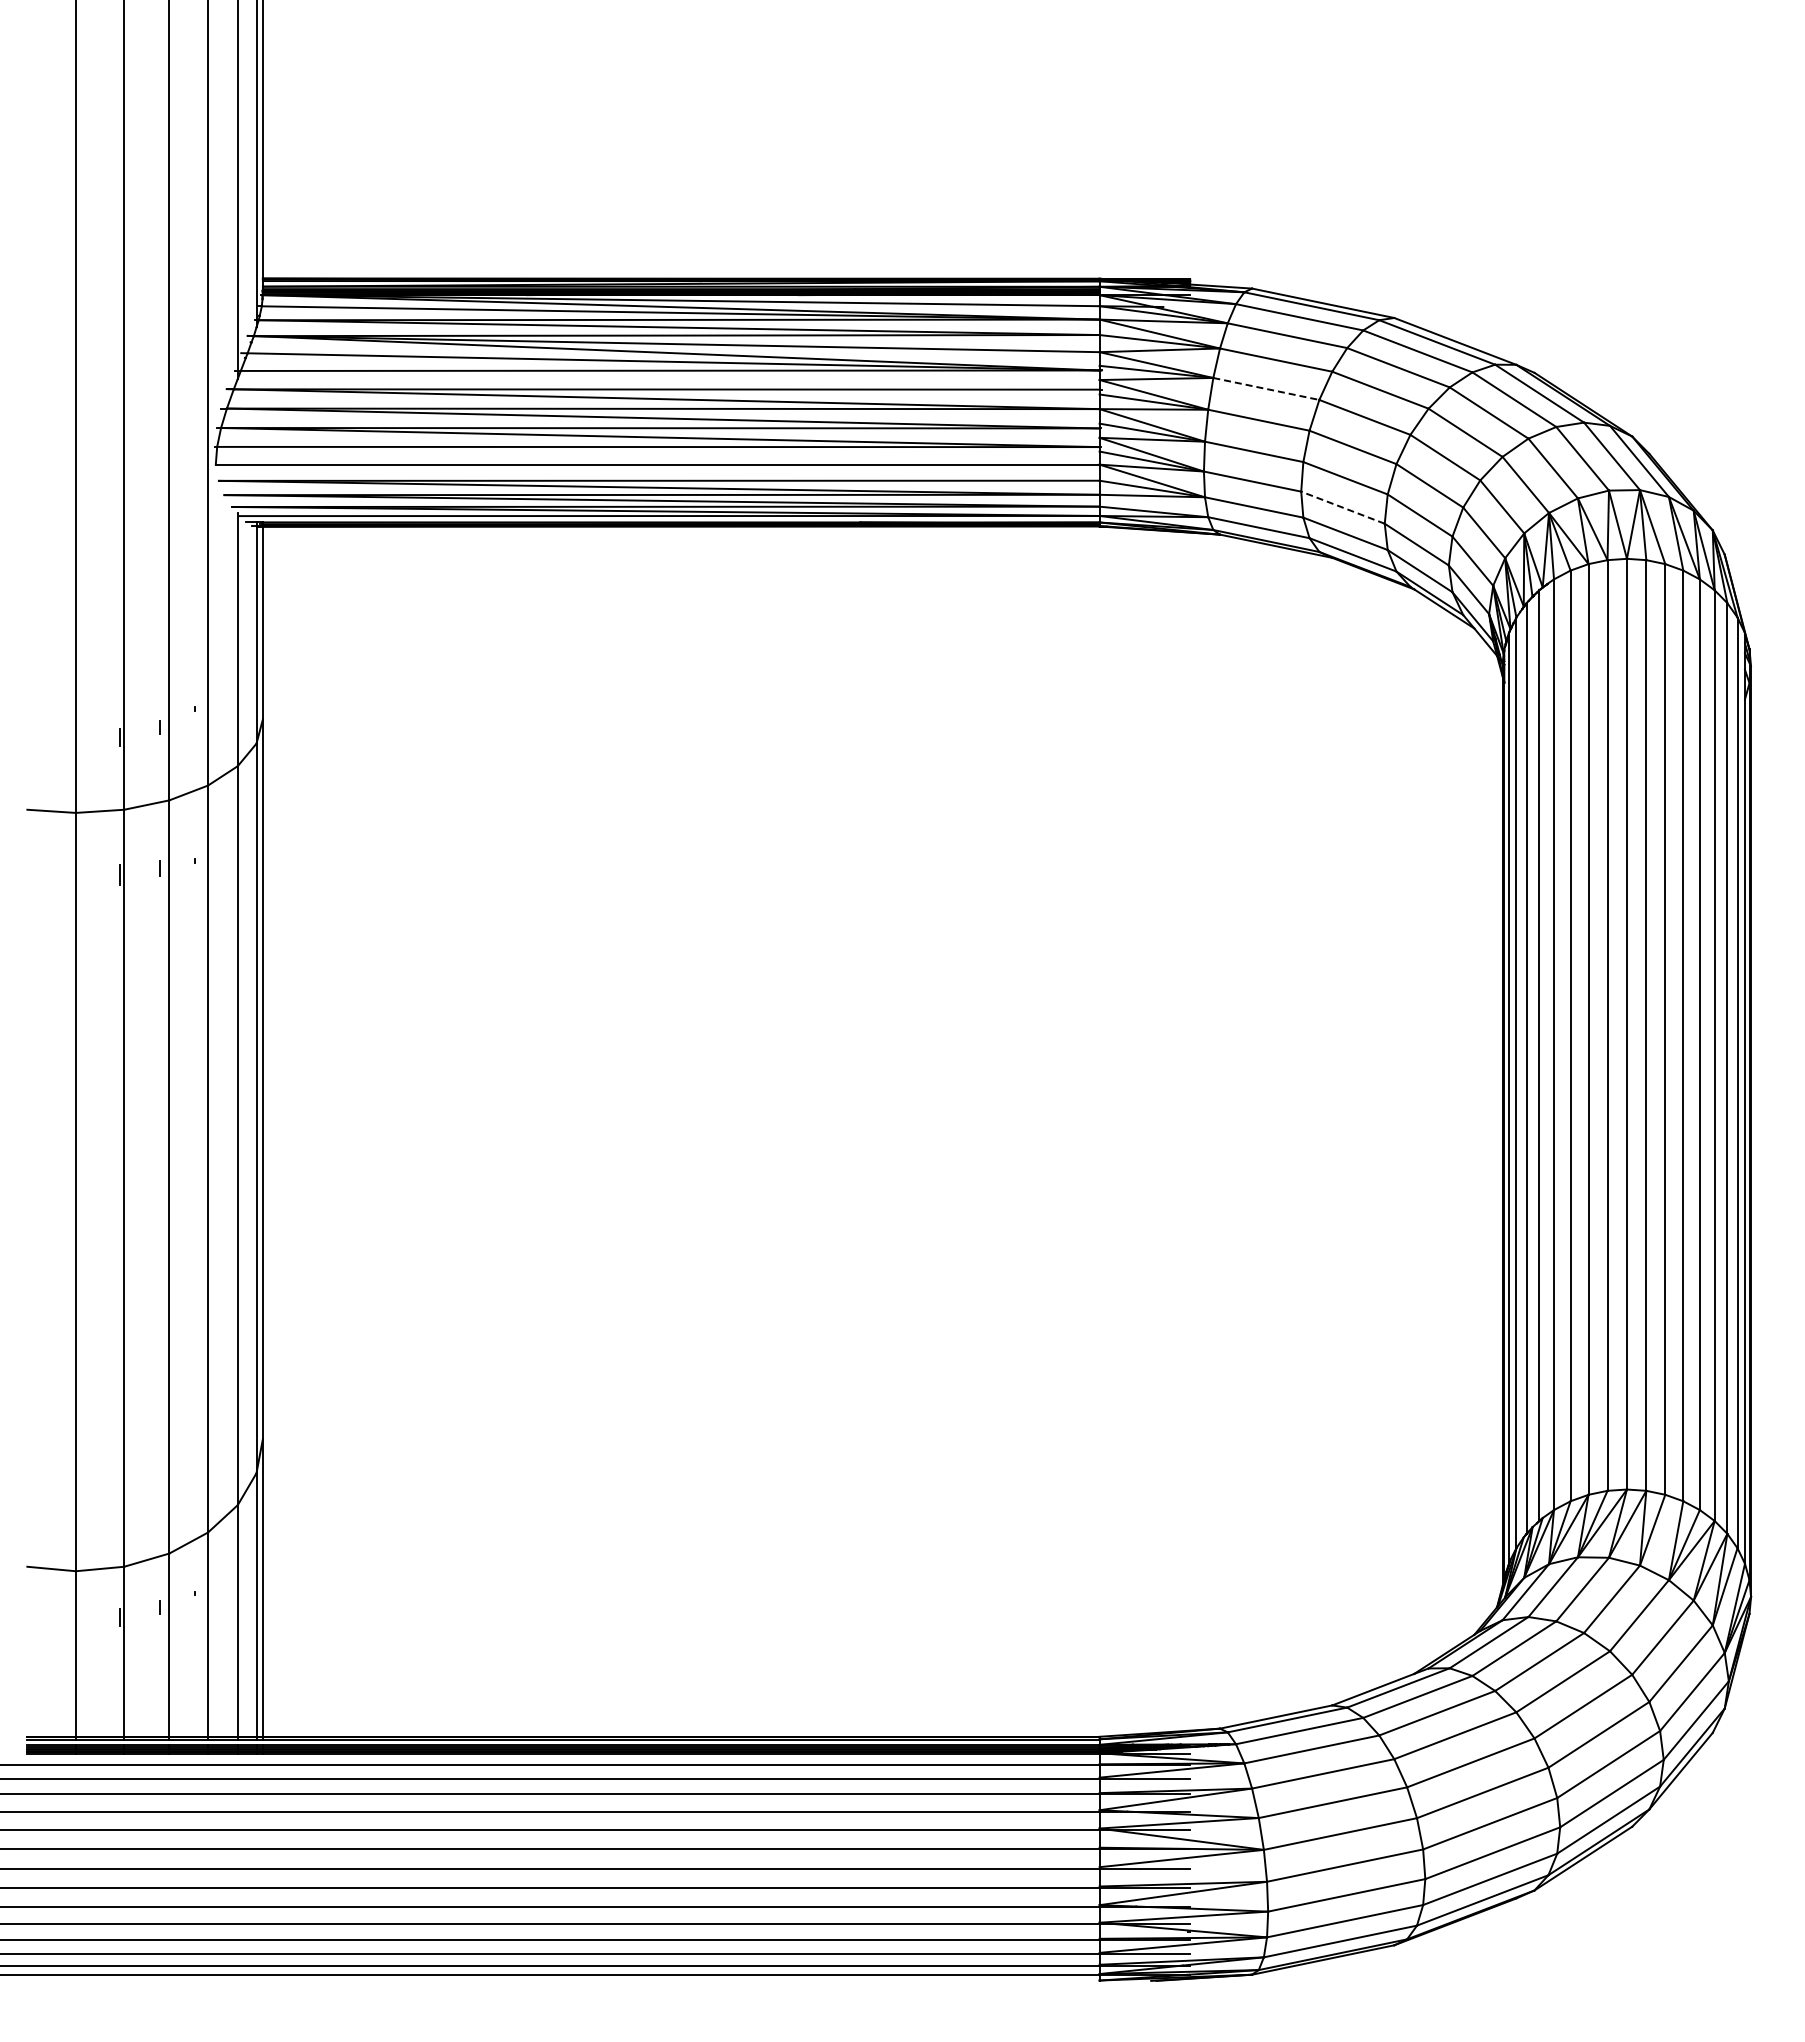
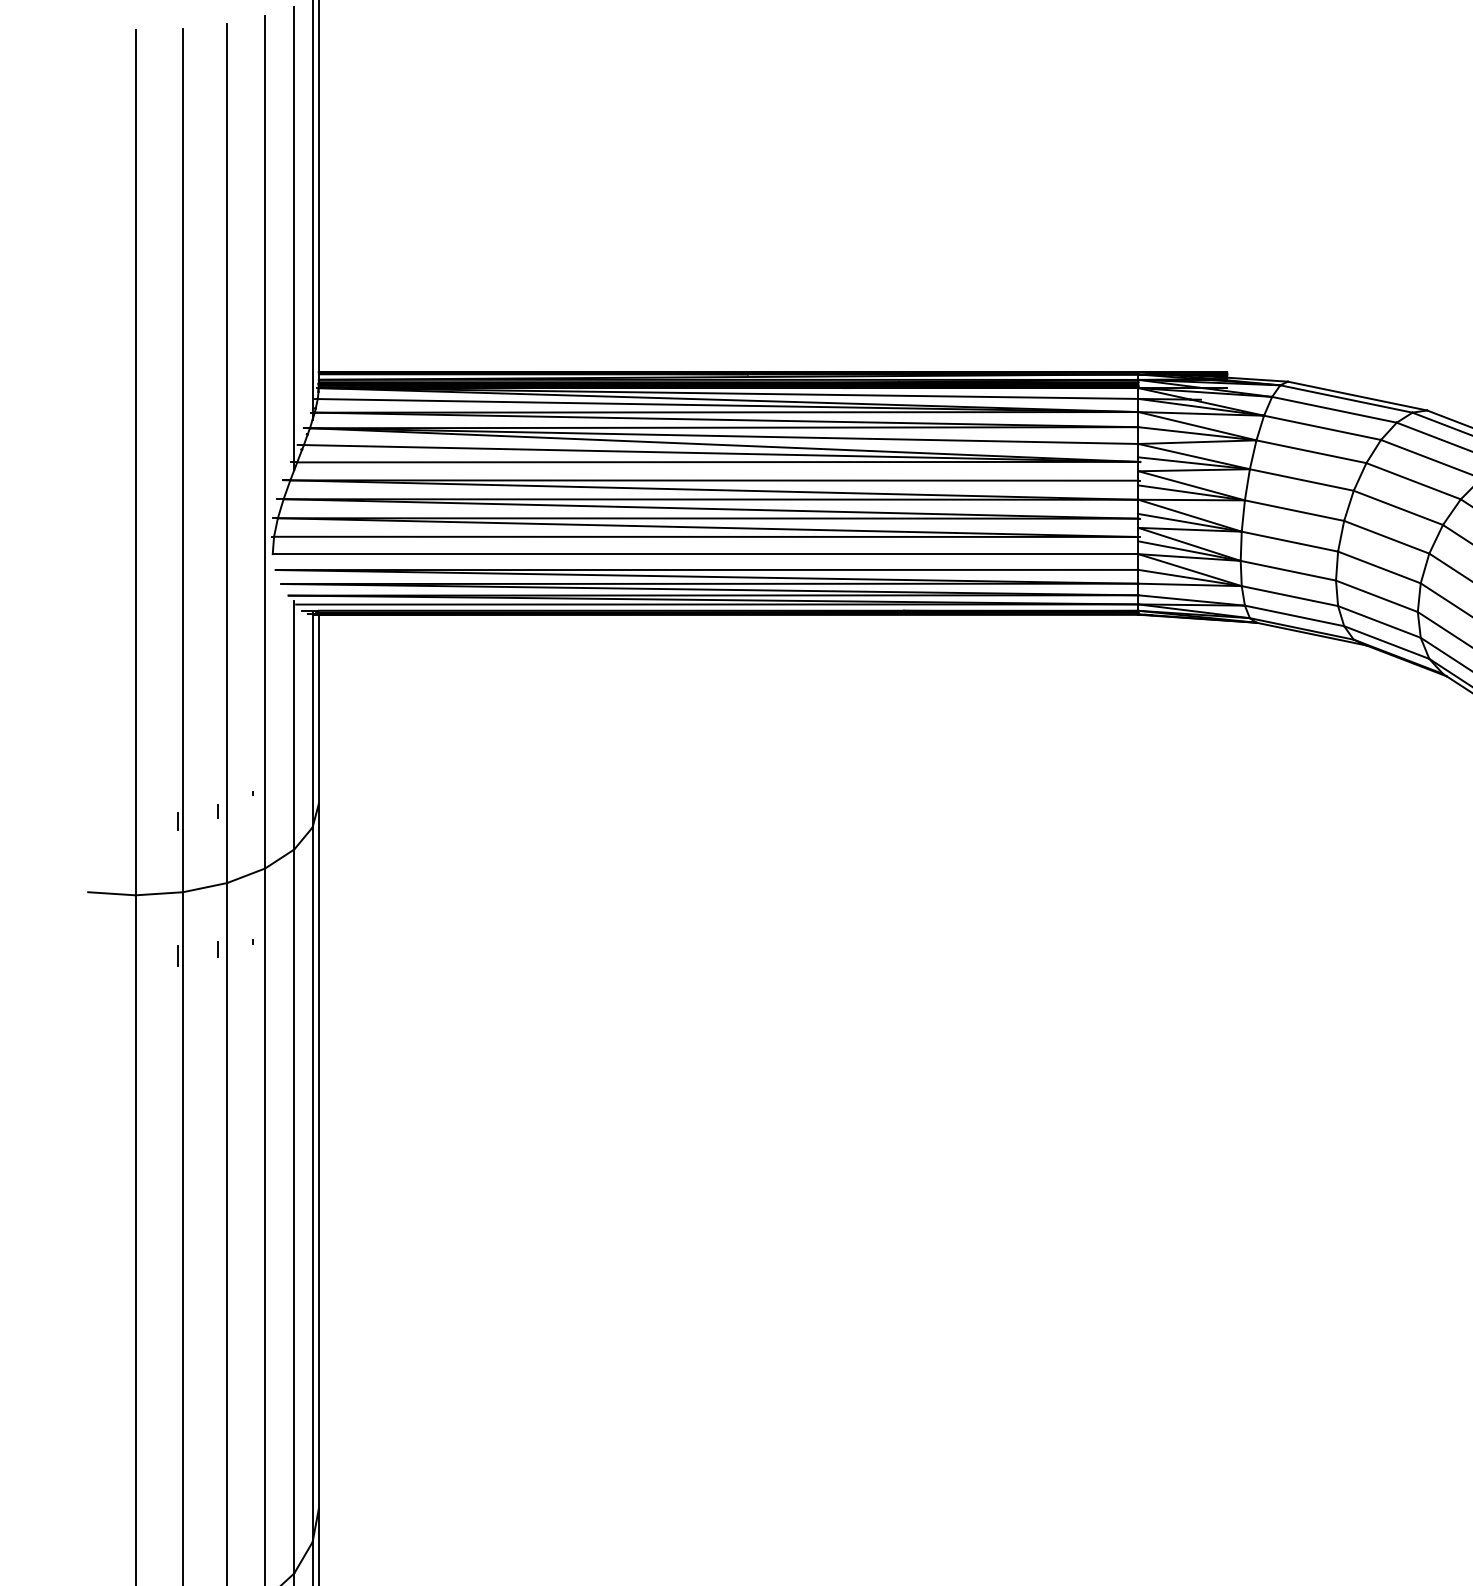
line: (1266, 389) -> (1301, 480), dashed -> solid
line: (1342, 507) -> (1376, 596), dashed -> solid

